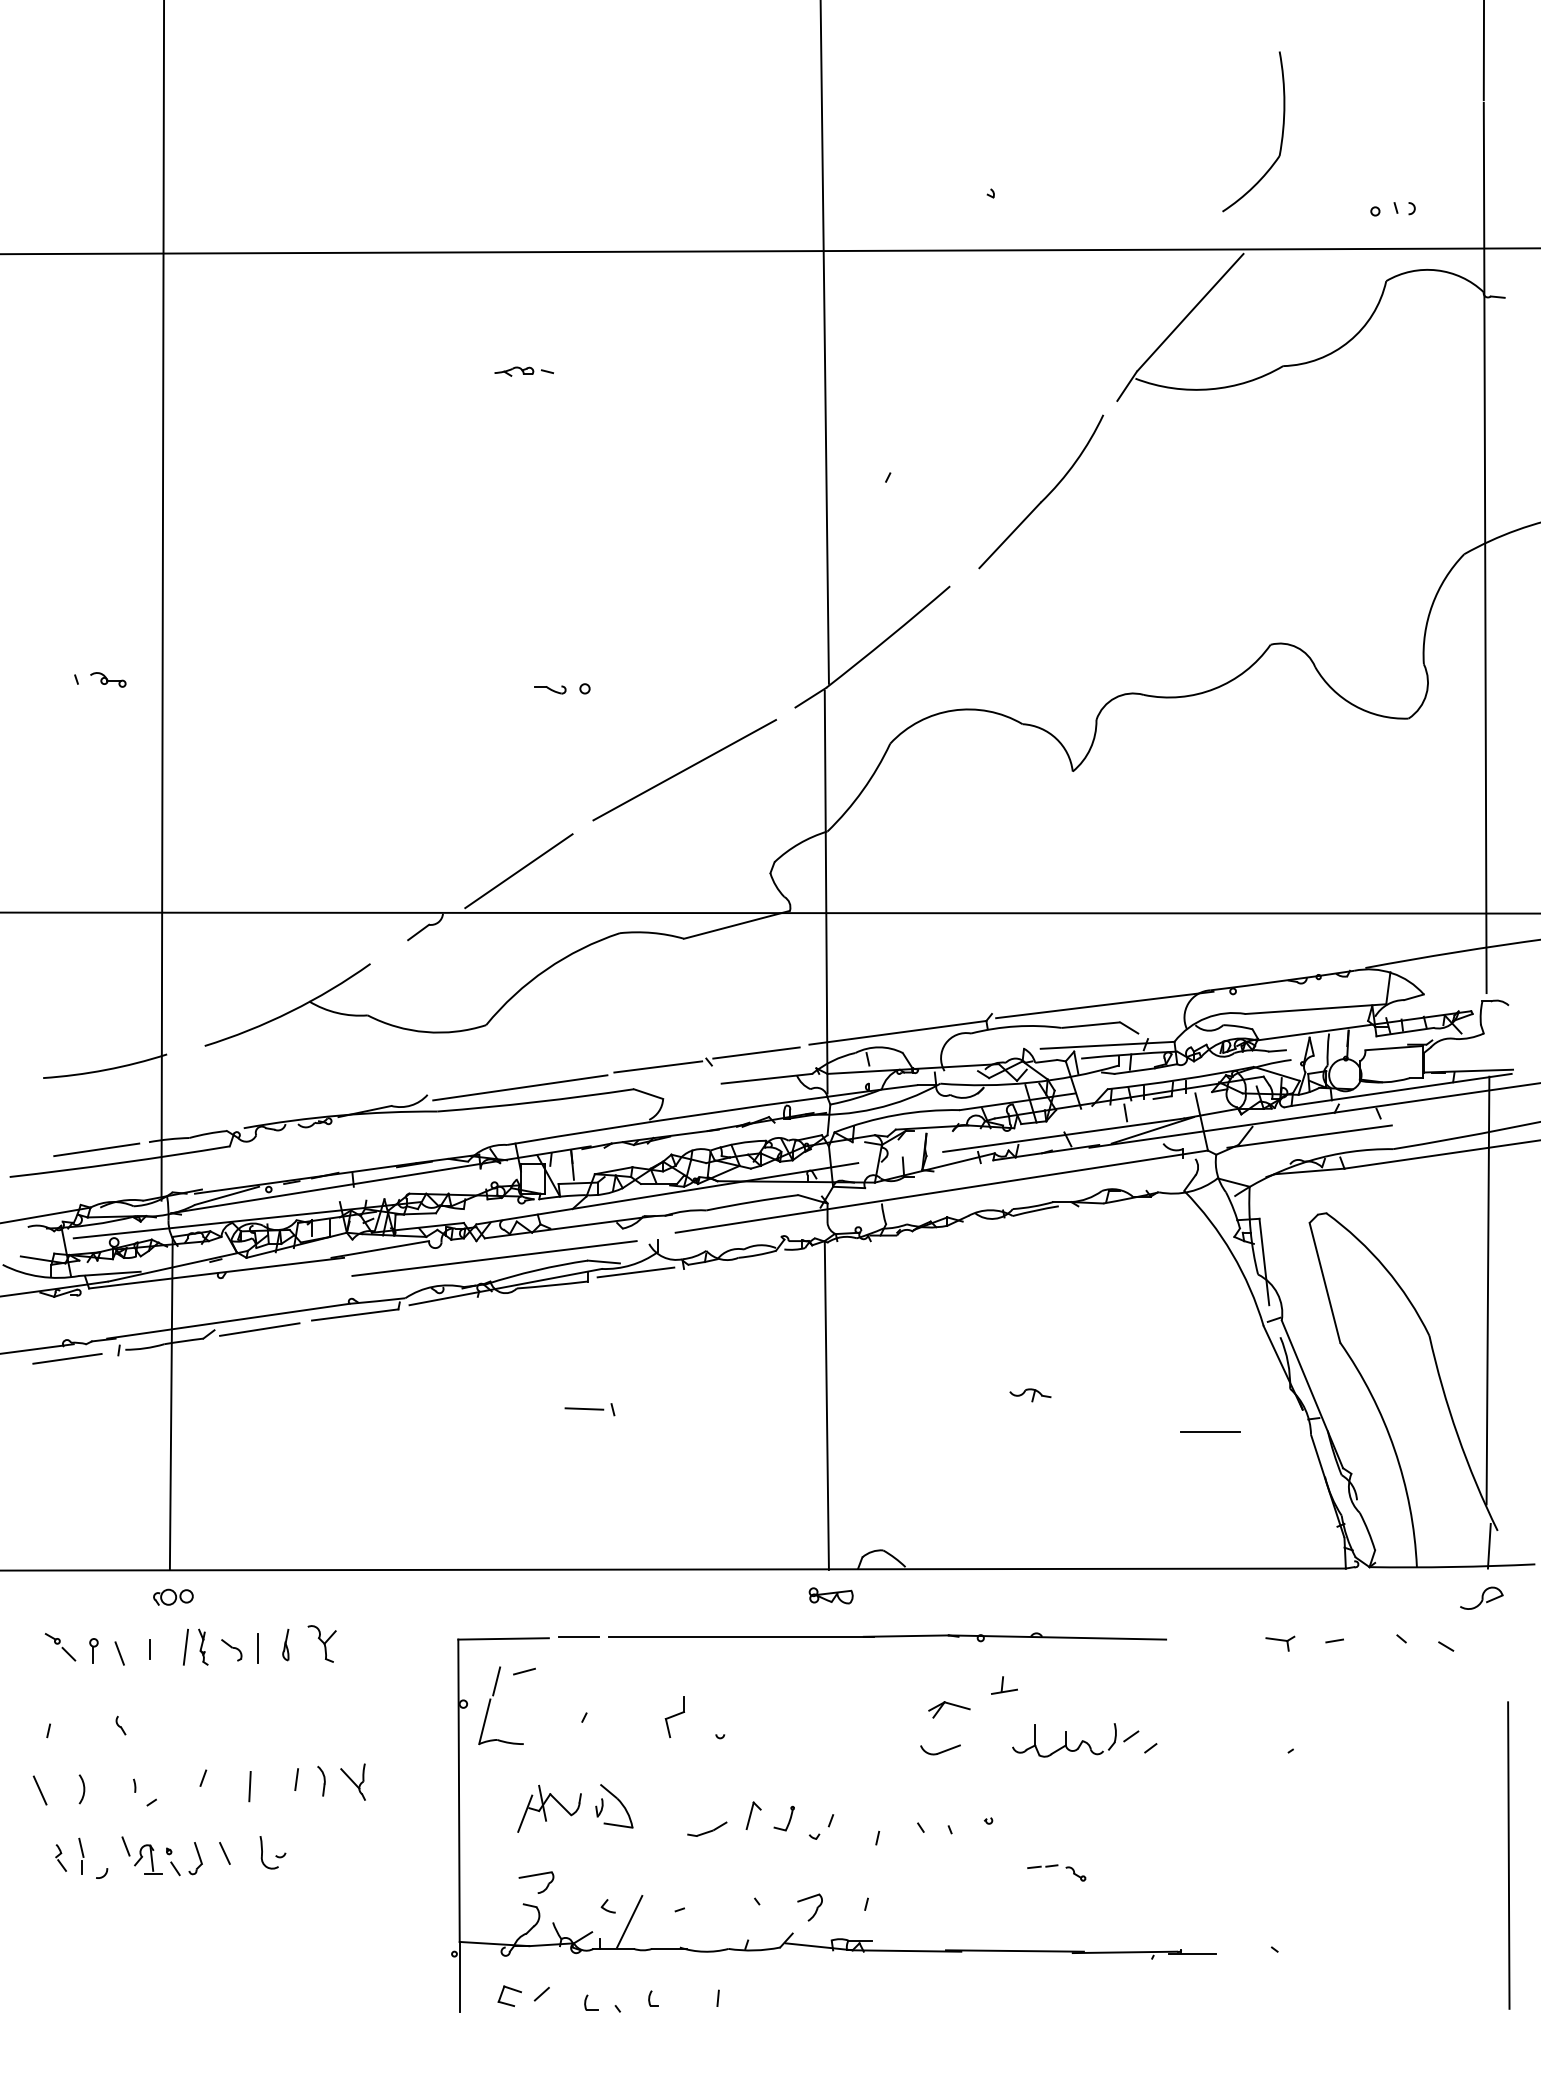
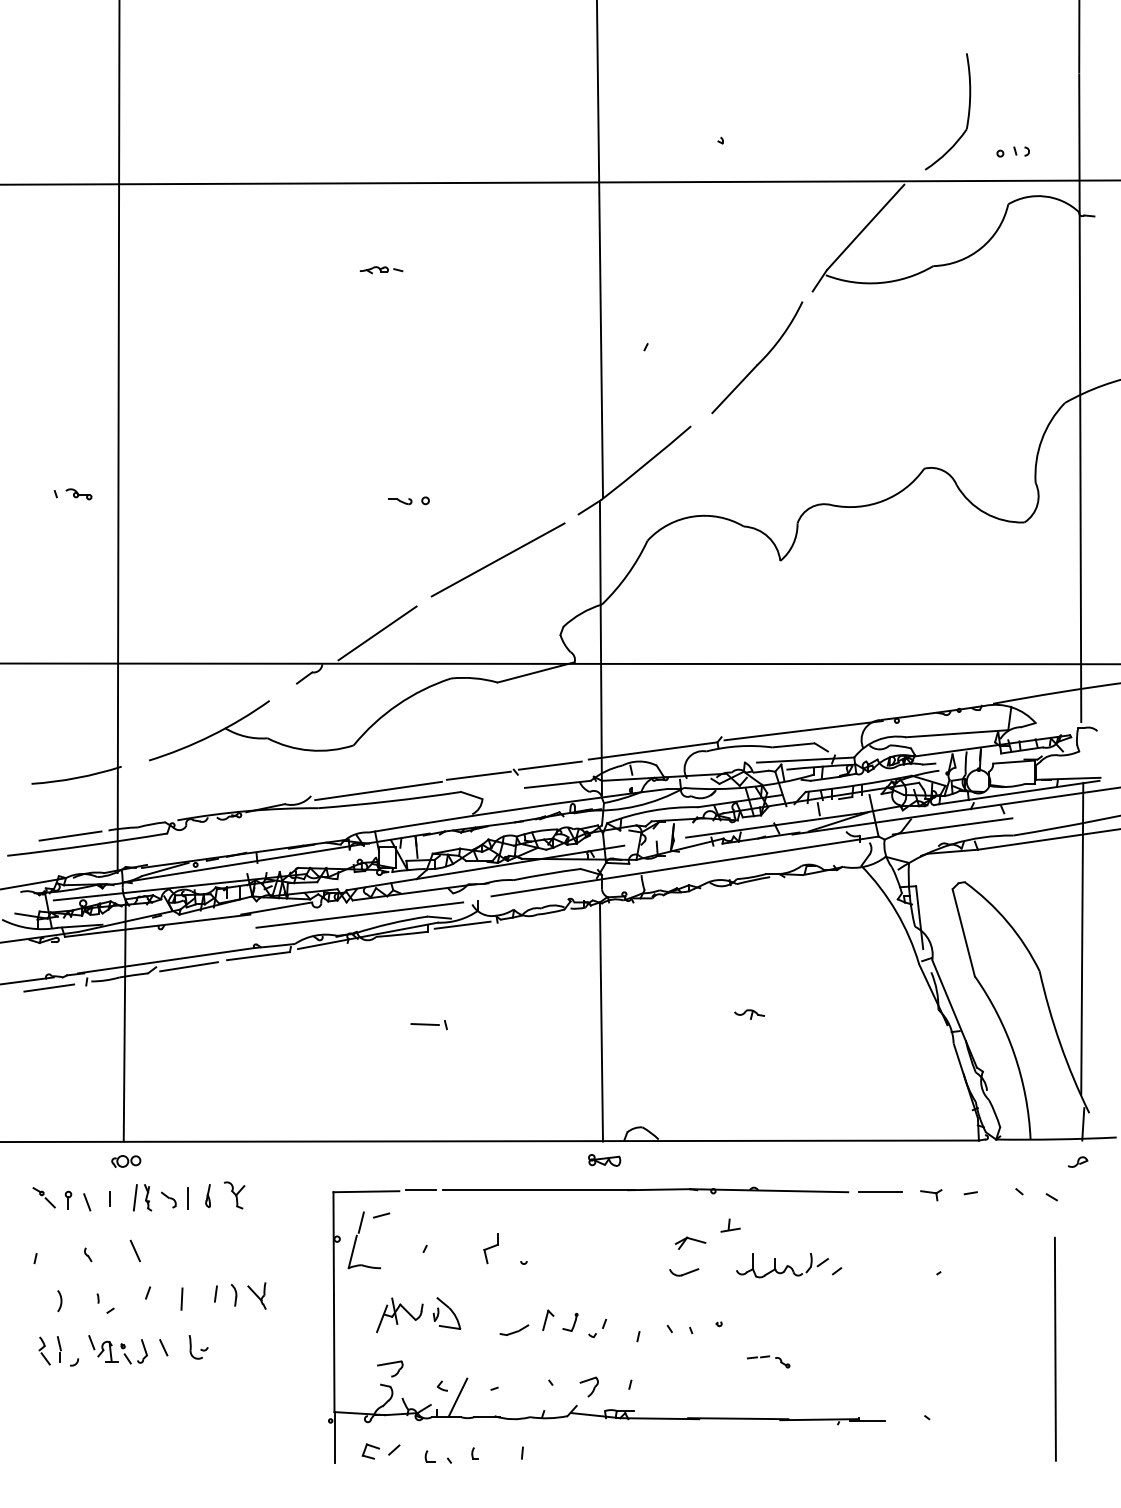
part: (1280, 138) -> (967, 116), moved
line: (1210, 1430) -> (880, 1191), moved
part: (1481, 1597) -> (1077, 1161), size x0.62
line: (38, 1789) -> (134, 1250), moved
line: (1508, 1854) -> (1055, 1348), moved
part: (60, 1857) -> (44, 1350), size x1.43

